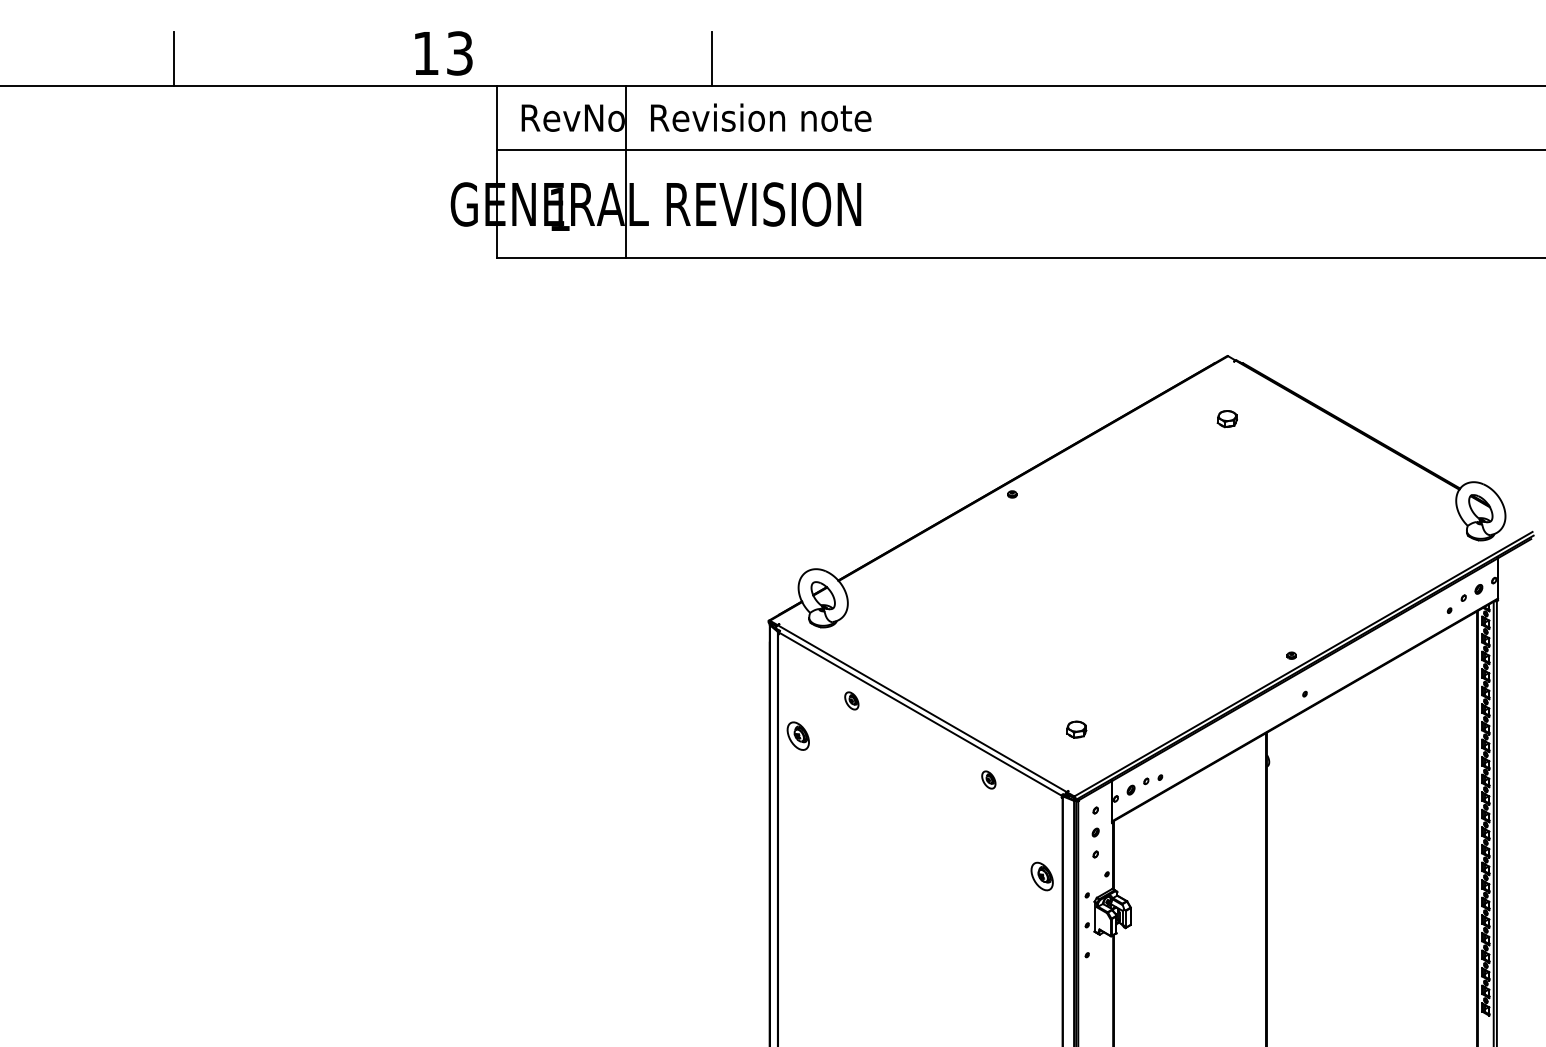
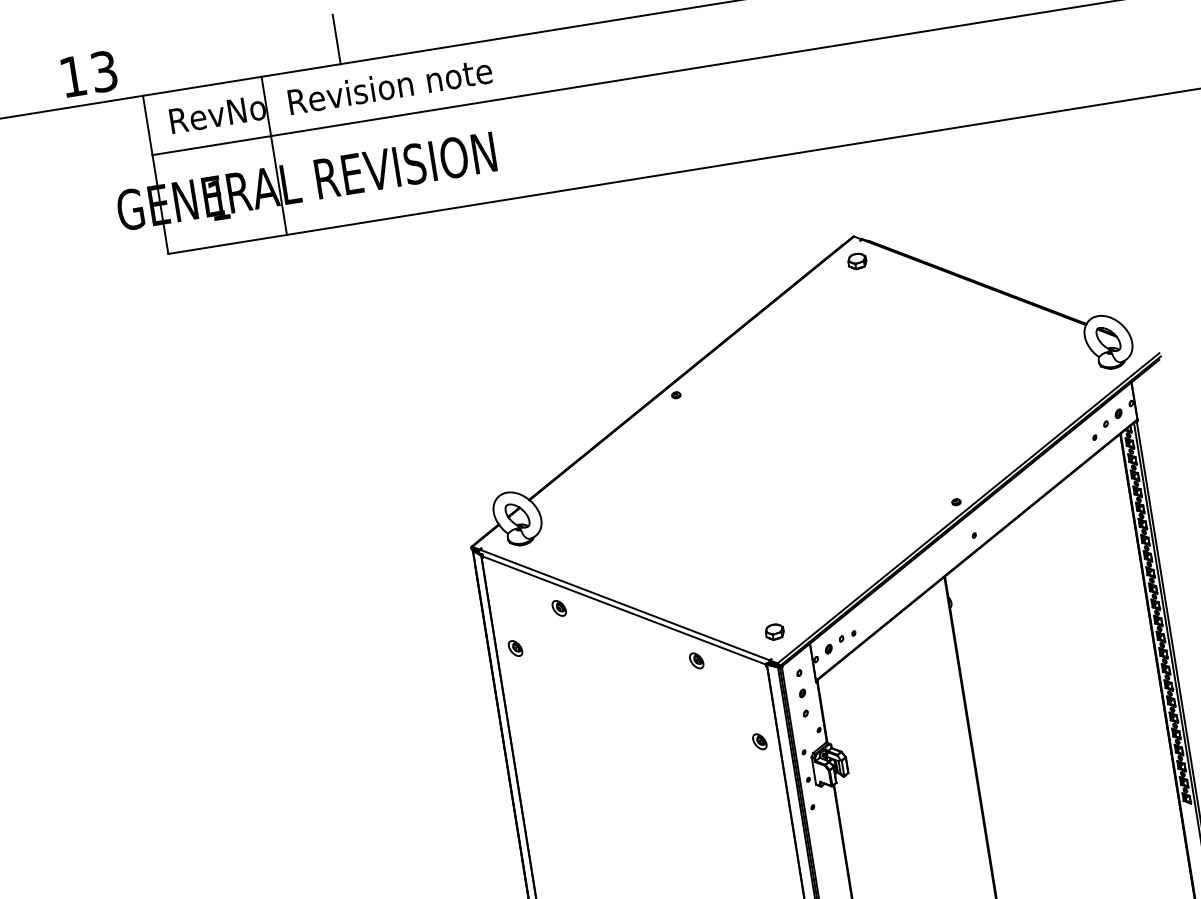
part: (1226, 419) -> (856, 261), moved
part: (1076, 729) -> (774, 631), moved
part: (798, 735) -> (515, 647), size x0.62
part: (1041, 876) -> (759, 741), size x0.62

